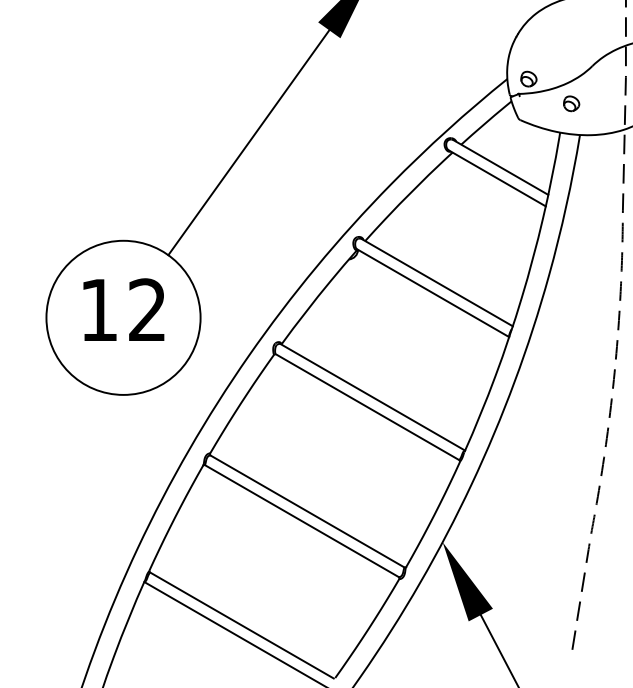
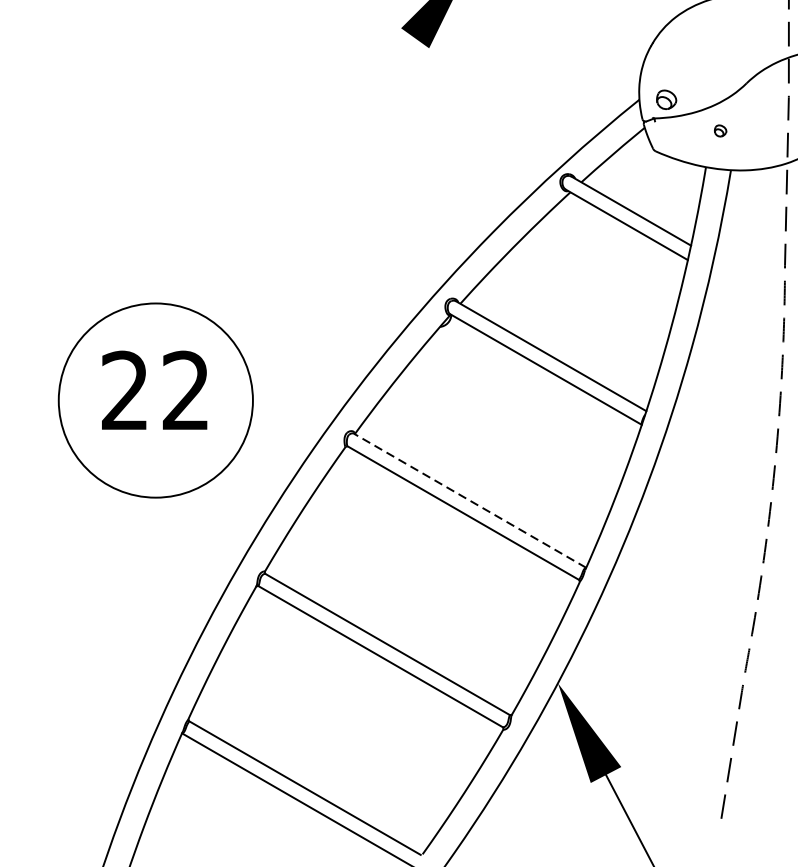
part: (571, 103) -> (720, 130), size x0.6
line: (248, 142) -> (313, 179), removed
text: (98, 309) -> (124, 390), 12 -> 22
line: (372, 397) -> (469, 500), solid -> dashed

